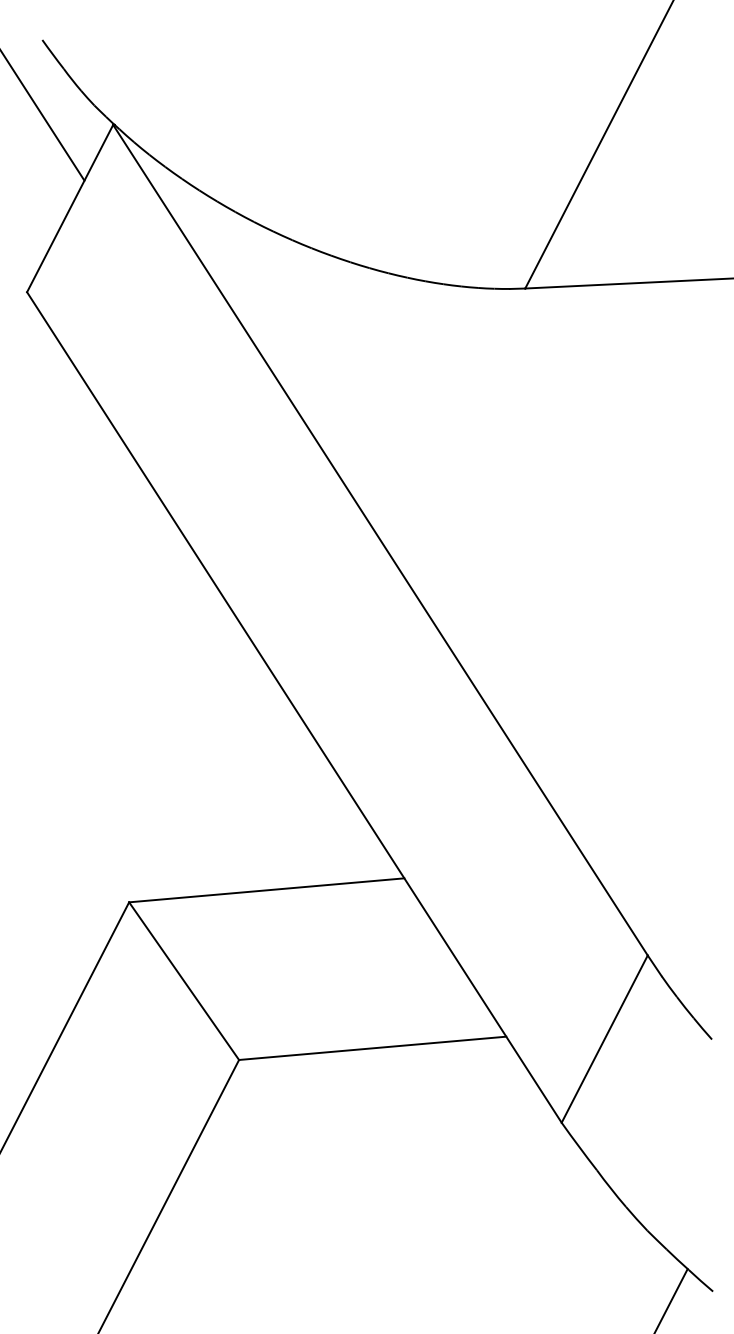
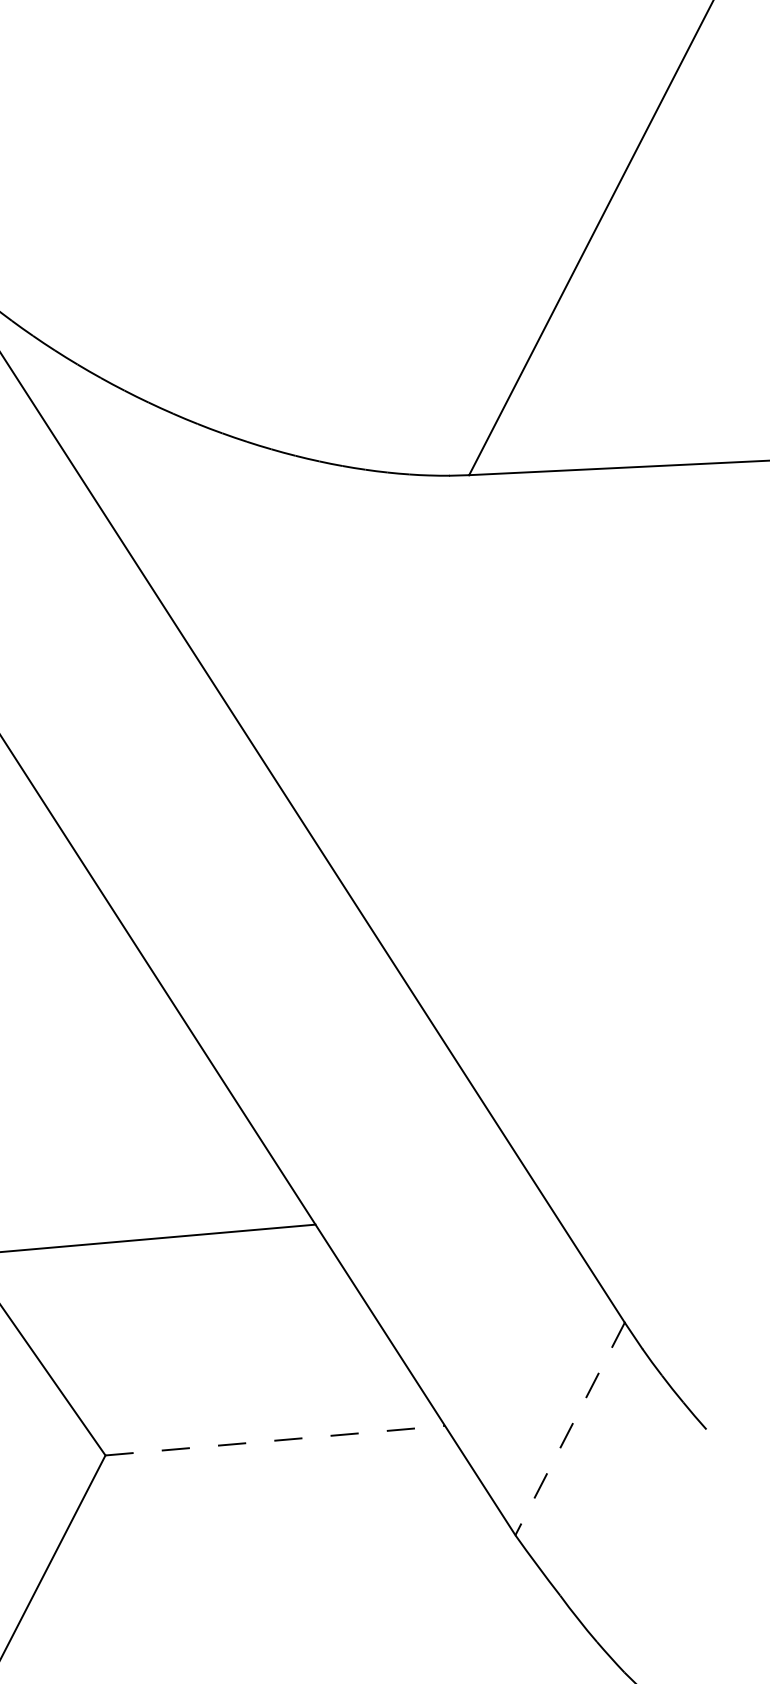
line: (604, 1039) -> (569, 1429), solid -> dashed
line: (373, 1048) -> (276, 1440), solid -> dashed

